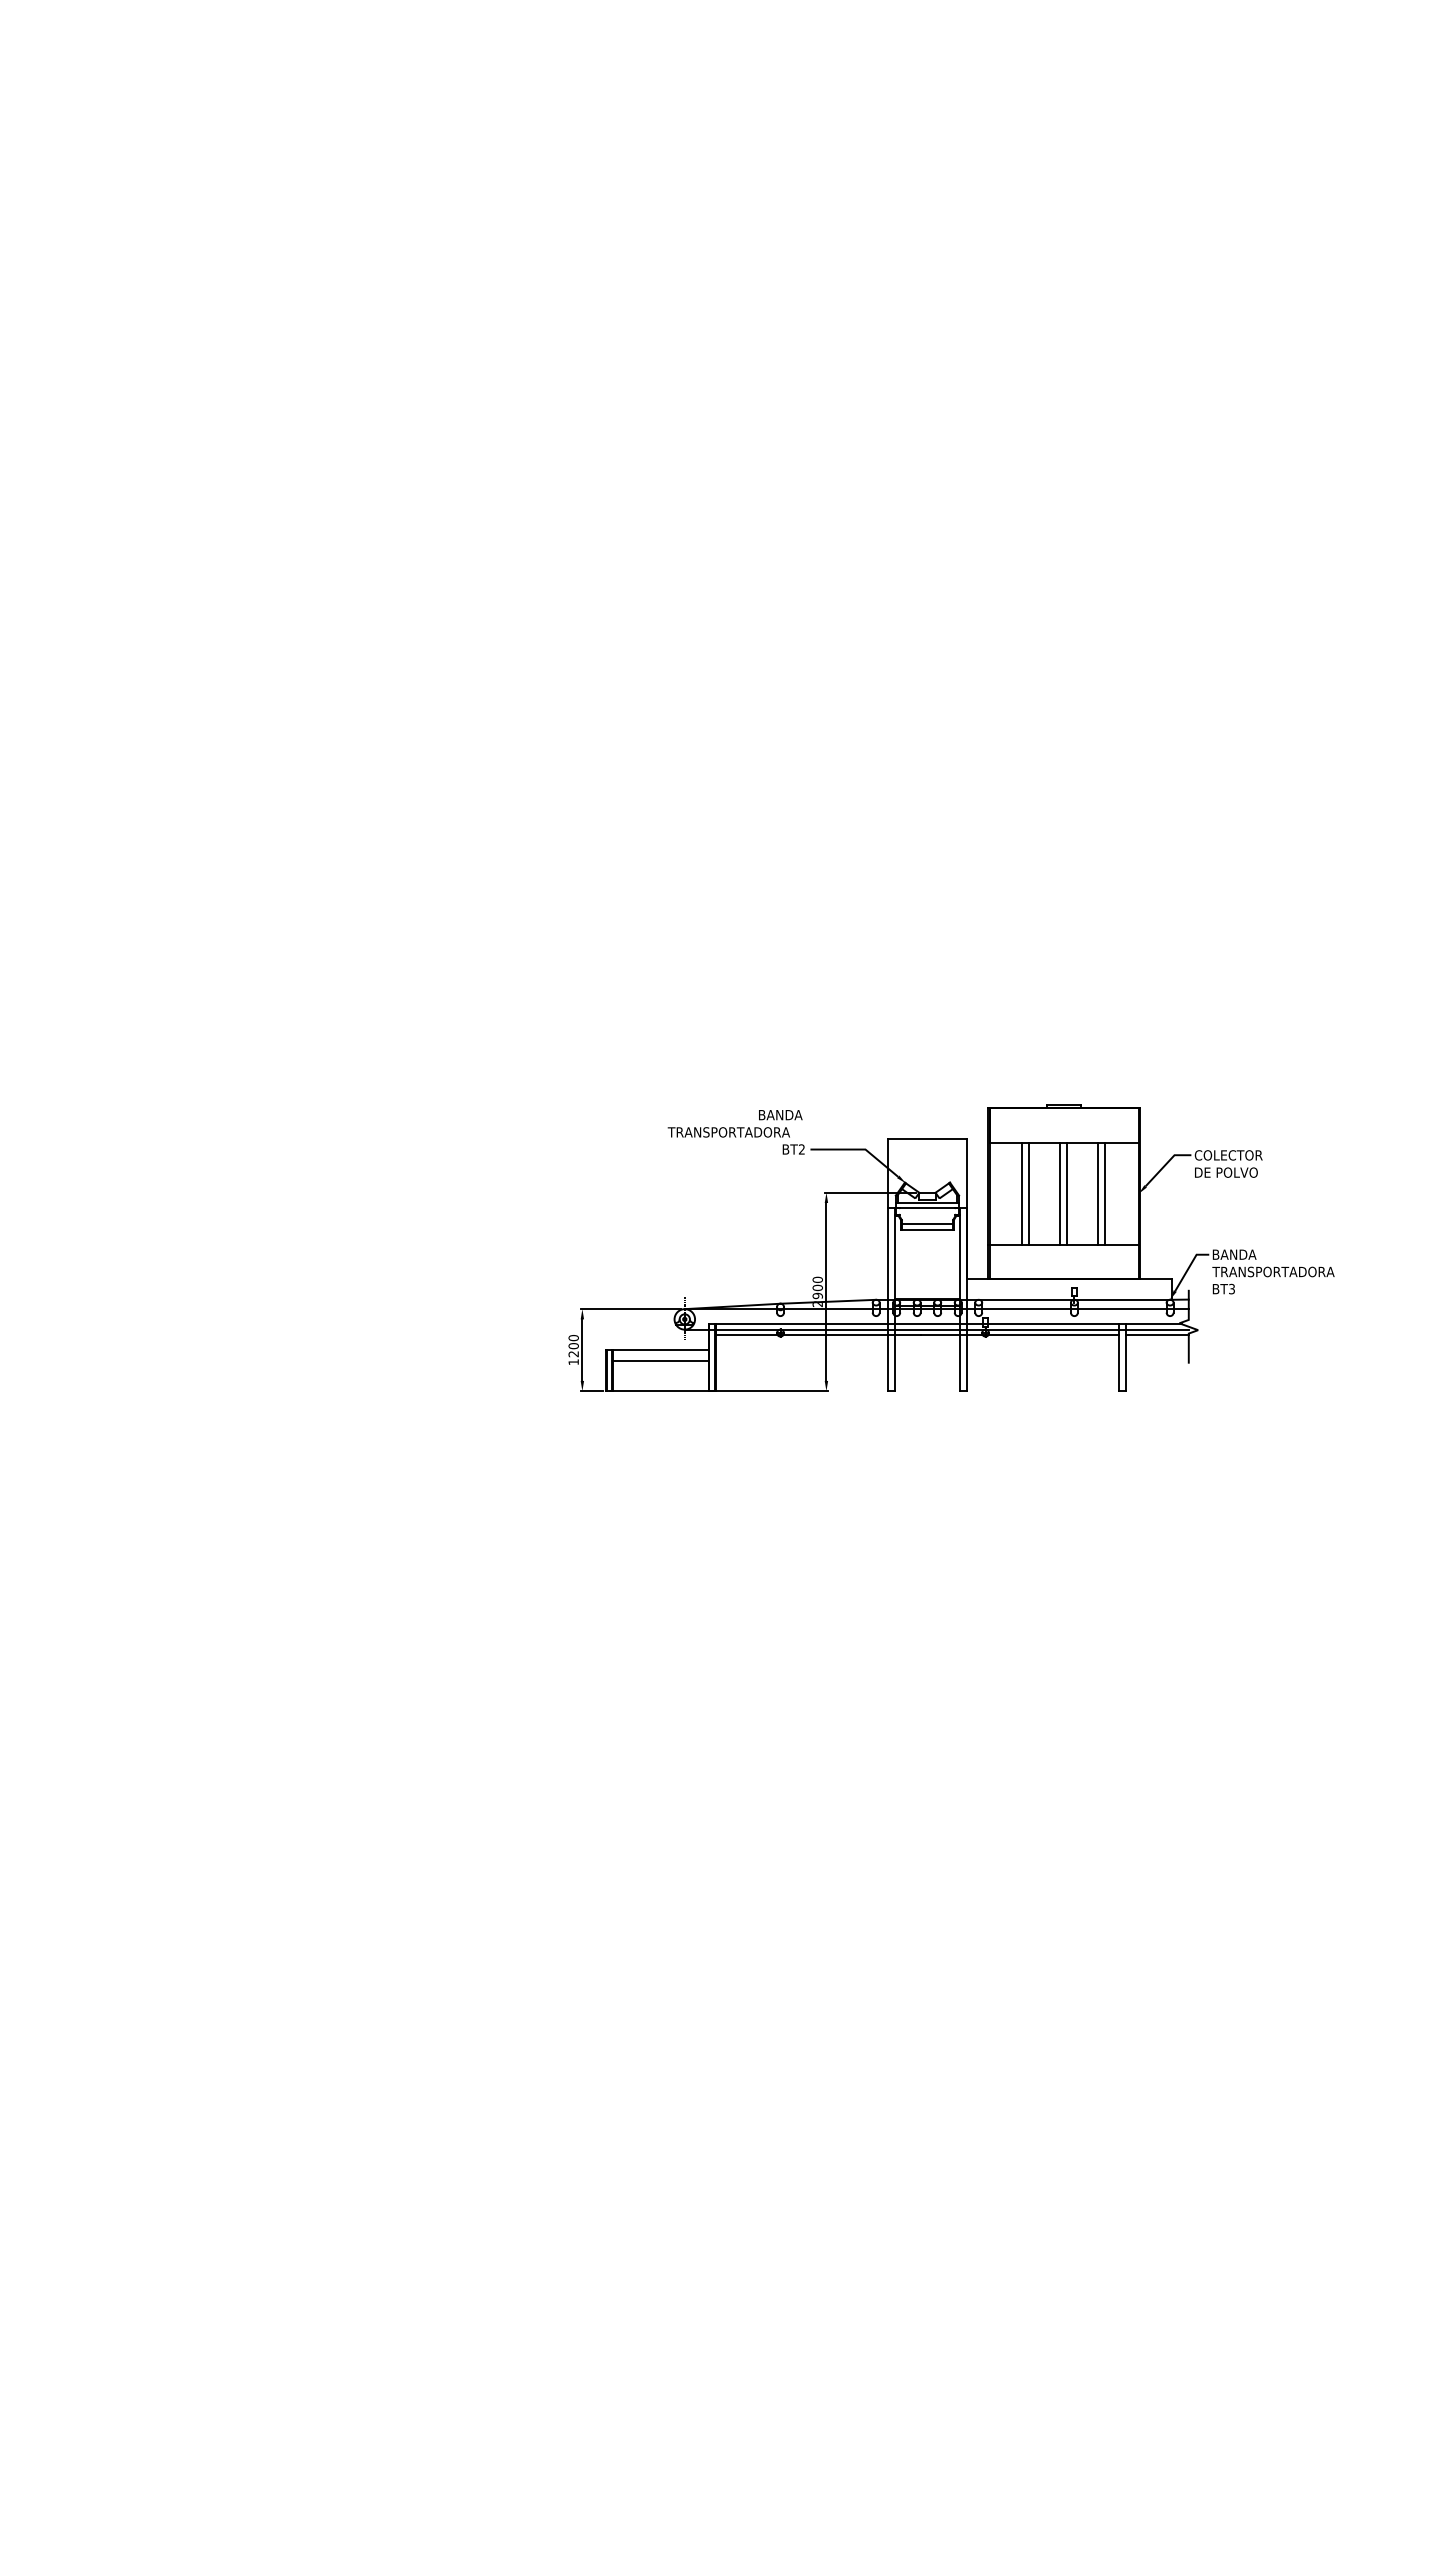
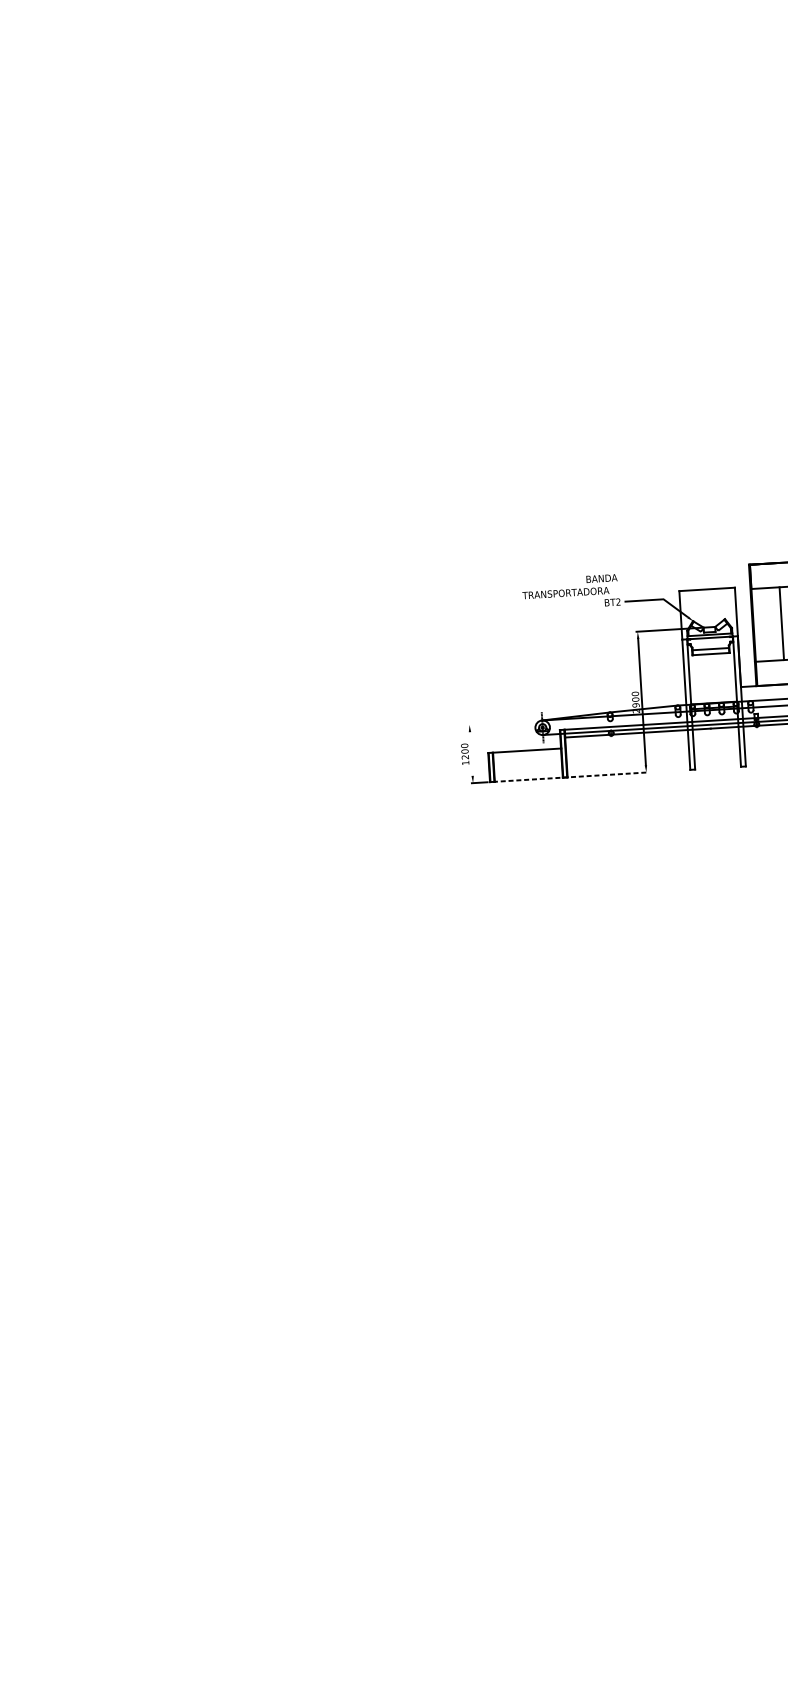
line: (1022, 1193) -> (776, 623), removed
line: (630, 1309) -> (503, 723), removed
line: (582, 1349) -> (471, 753), removed
line: (660, 1361) -> (527, 758), removed
line: (719, 1391) -> (570, 777), solid -> dashed

